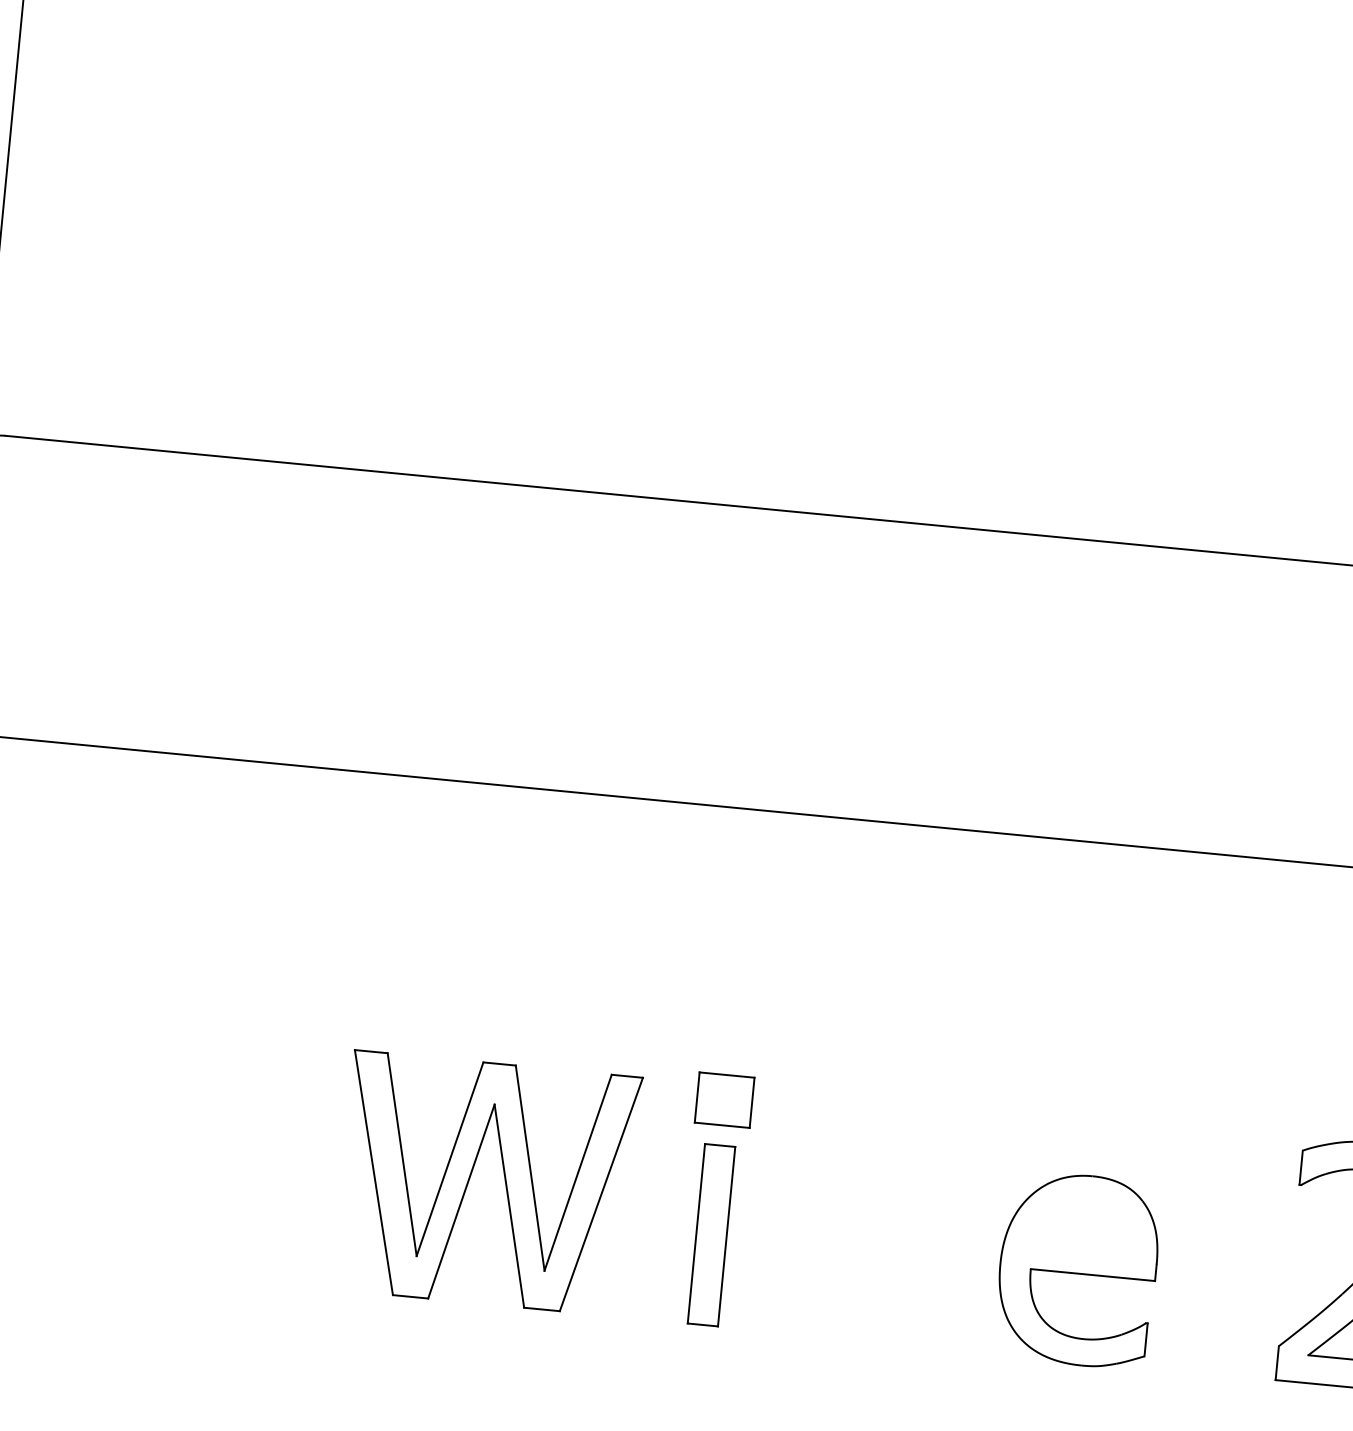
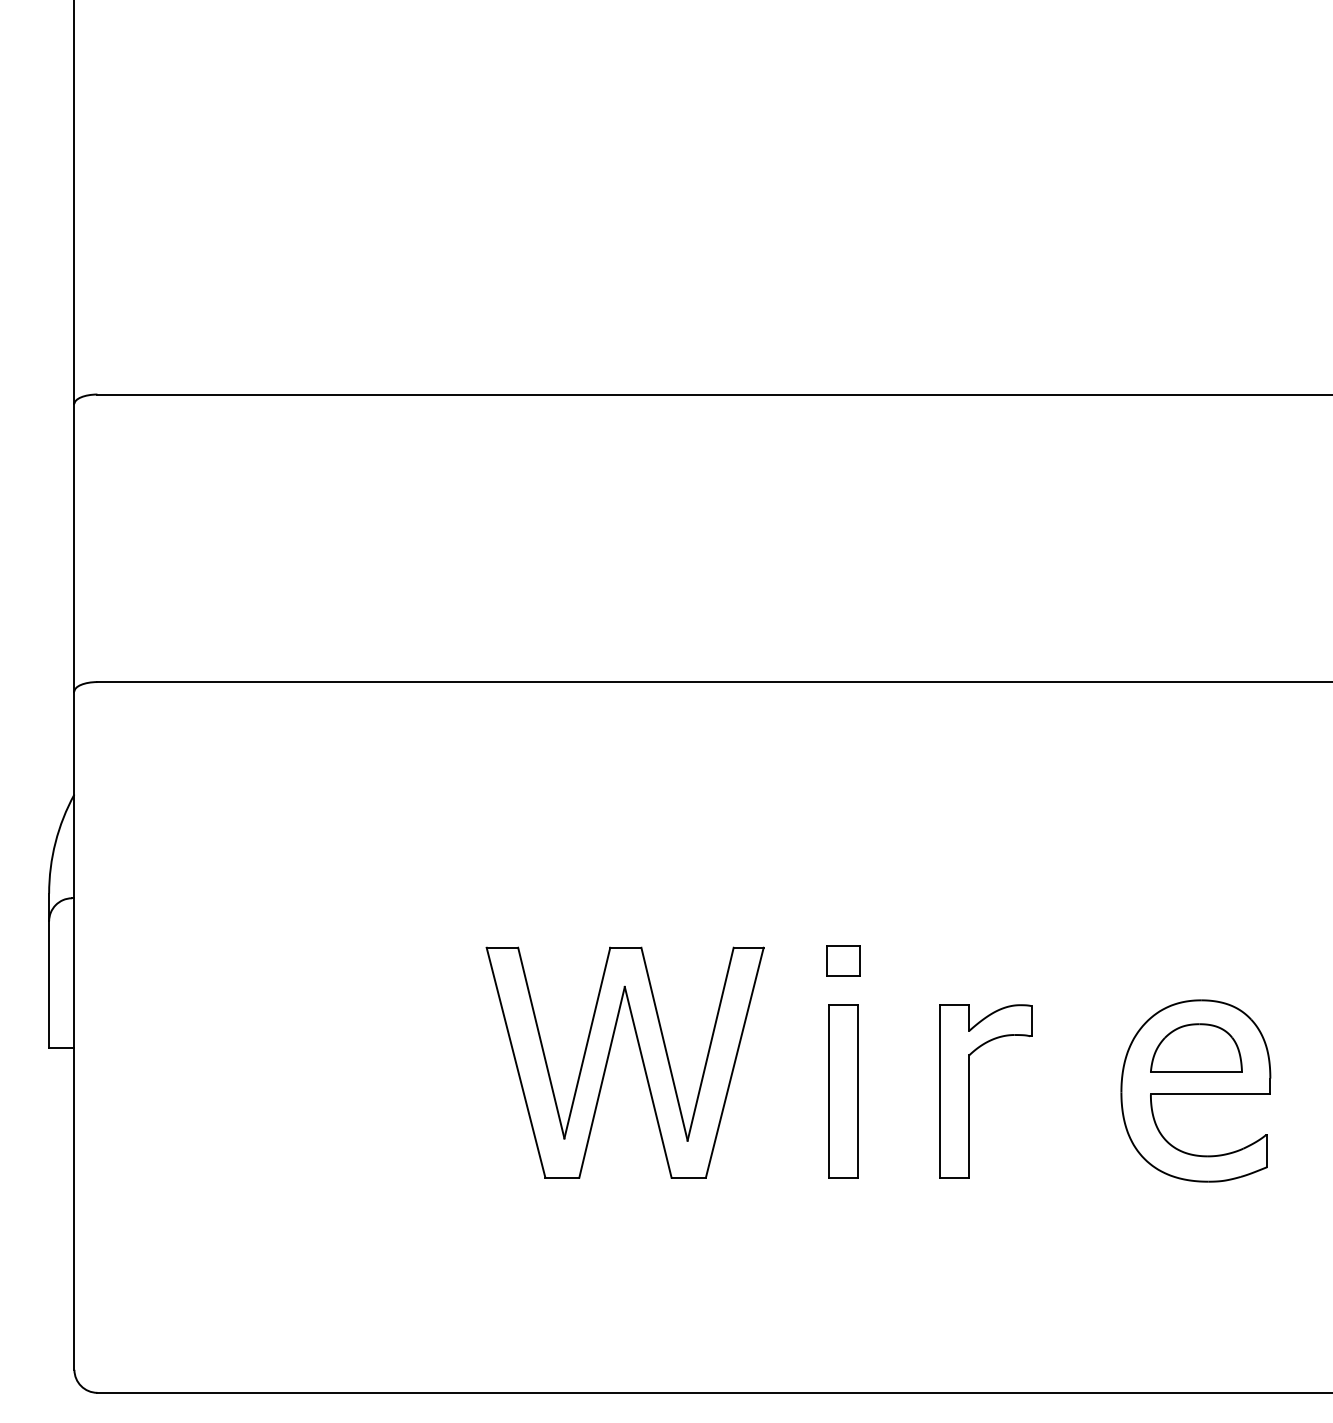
part: (724, 1099) -> (843, 960), size x0.62
part: (1082, 1224) -> (1196, 1047), added
part: (842, 1247) -> (969, 1091), added

